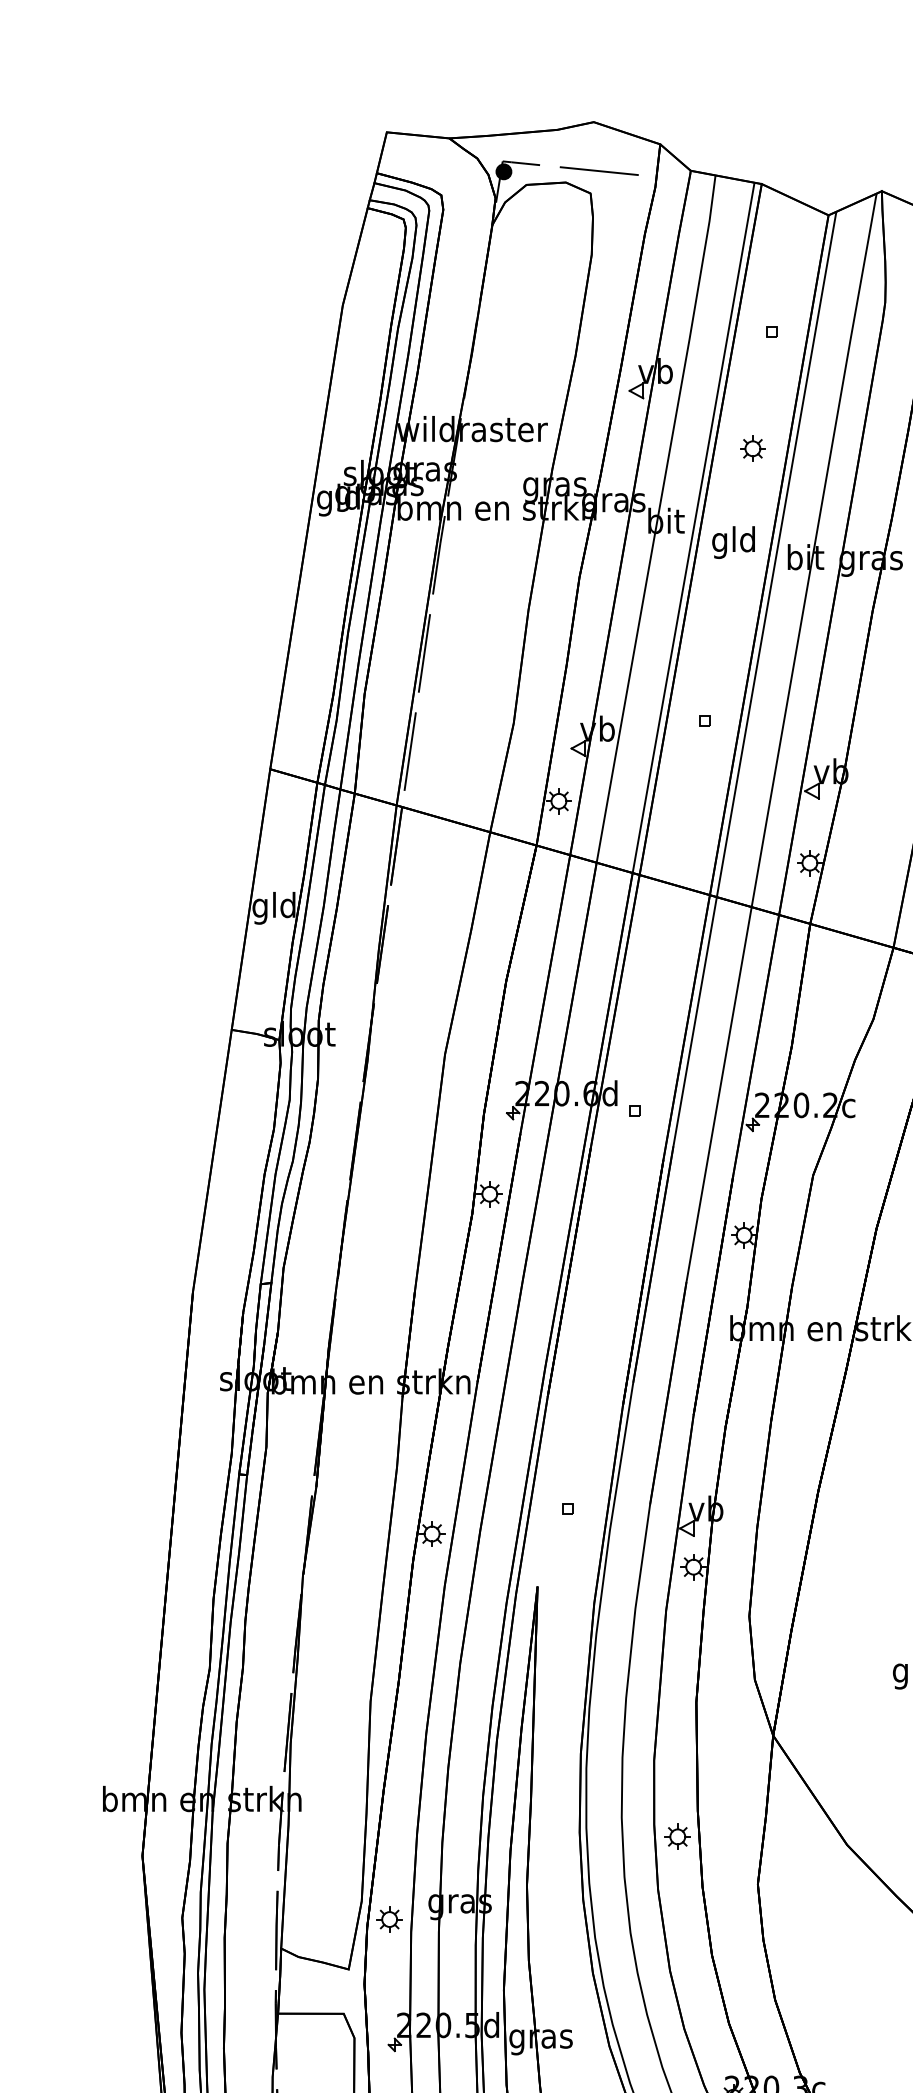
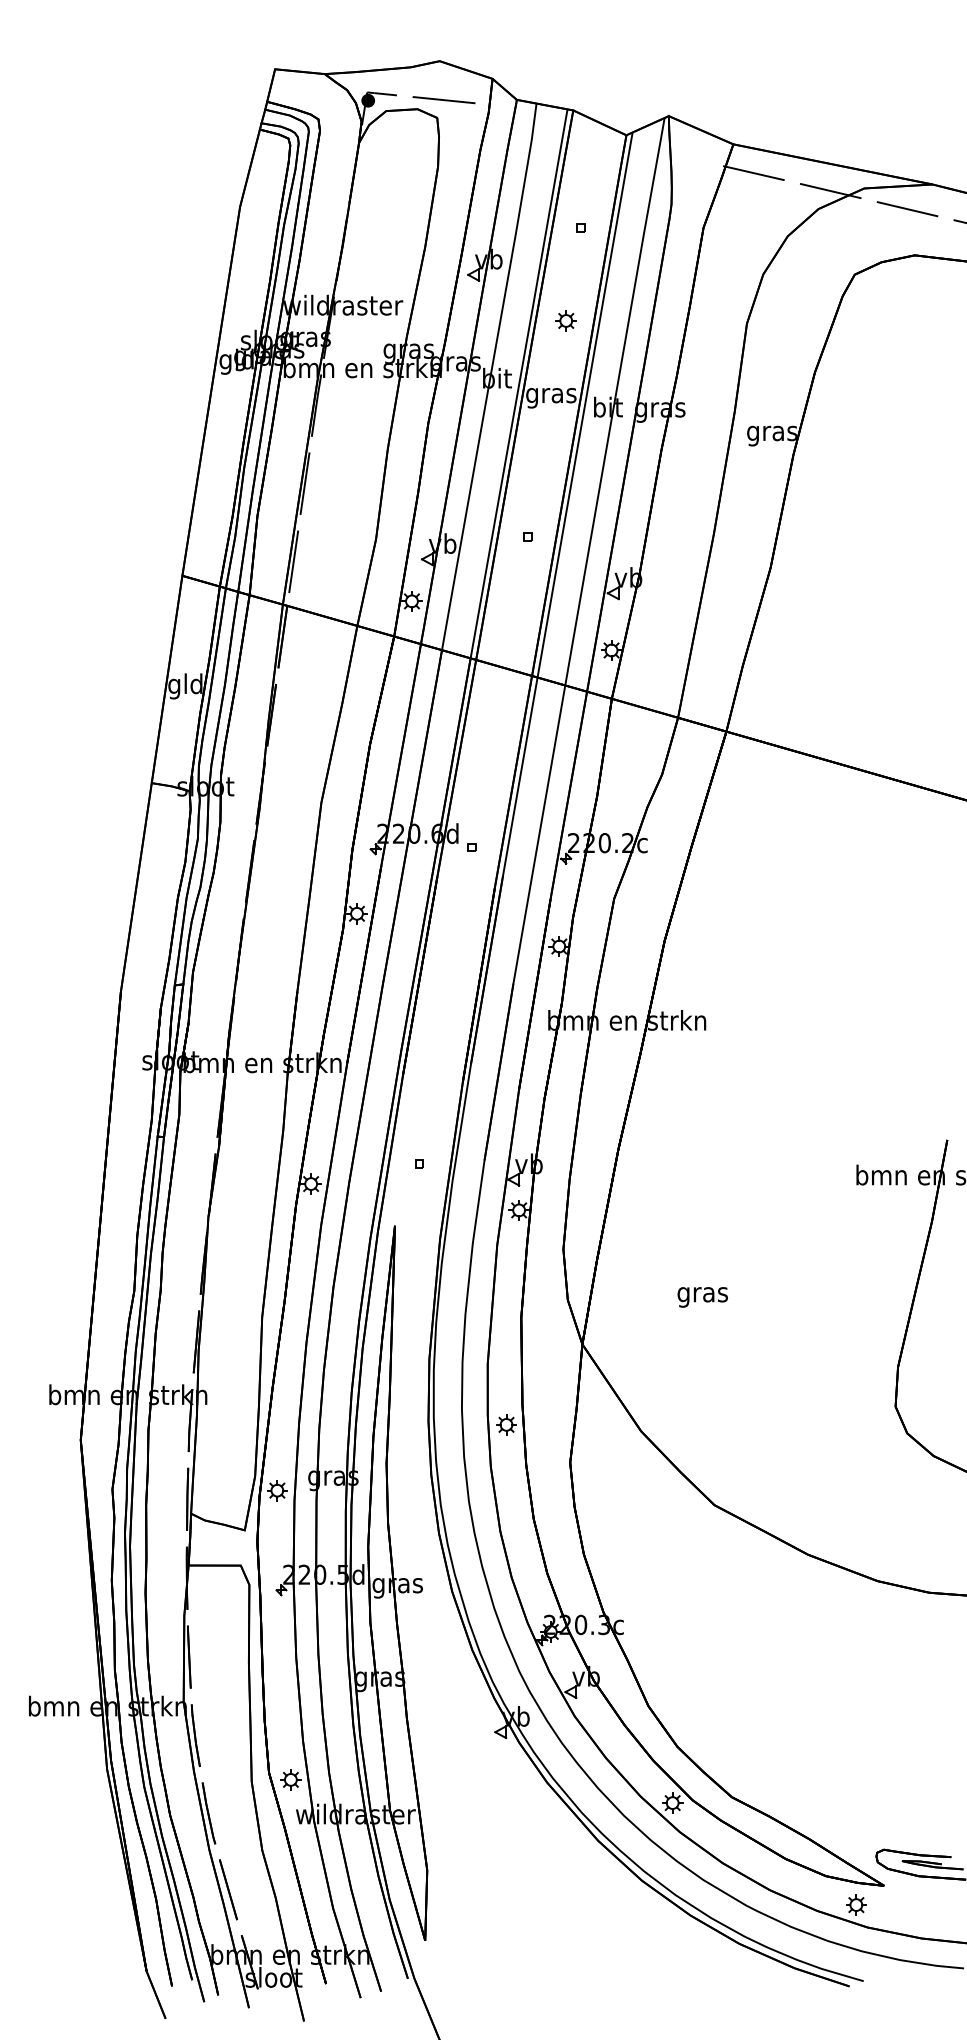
text: (734, 542) -> (551, 395), gld -> gras

